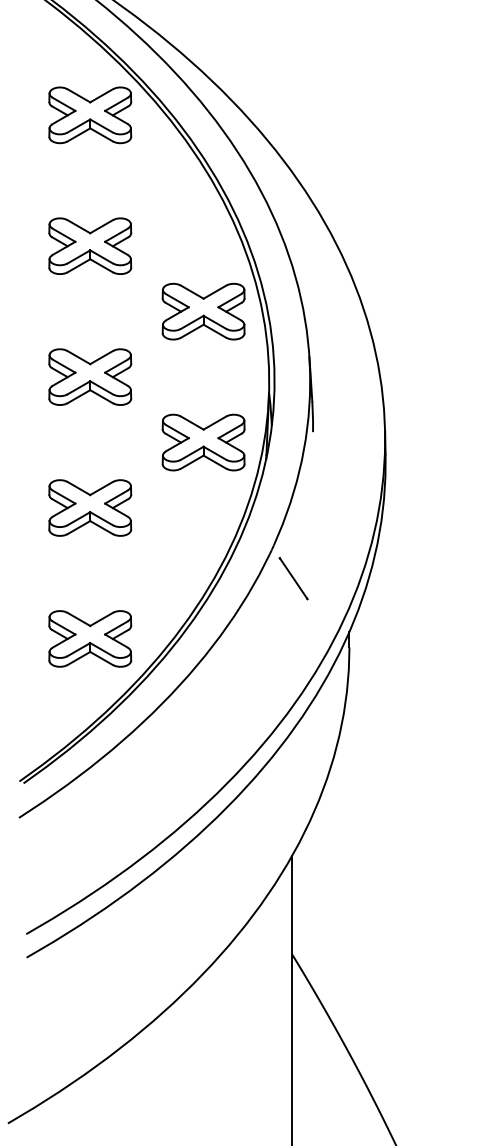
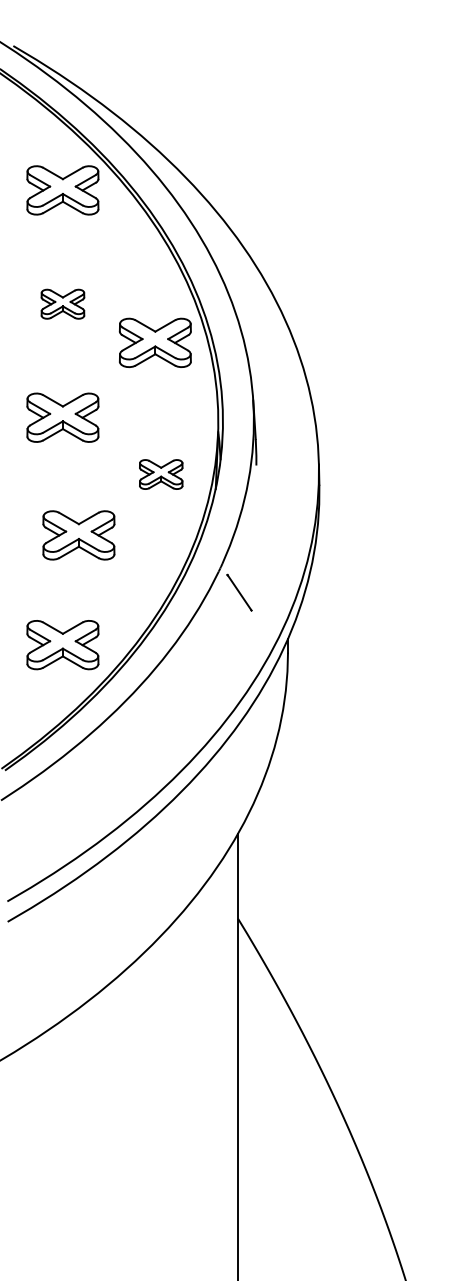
part: (89, 246) -> (62, 304), size x0.6
part: (202, 311) -> (154, 342), moved
part: (202, 442) -> (160, 474), size x0.6
part: (89, 508) -> (78, 535), moved

